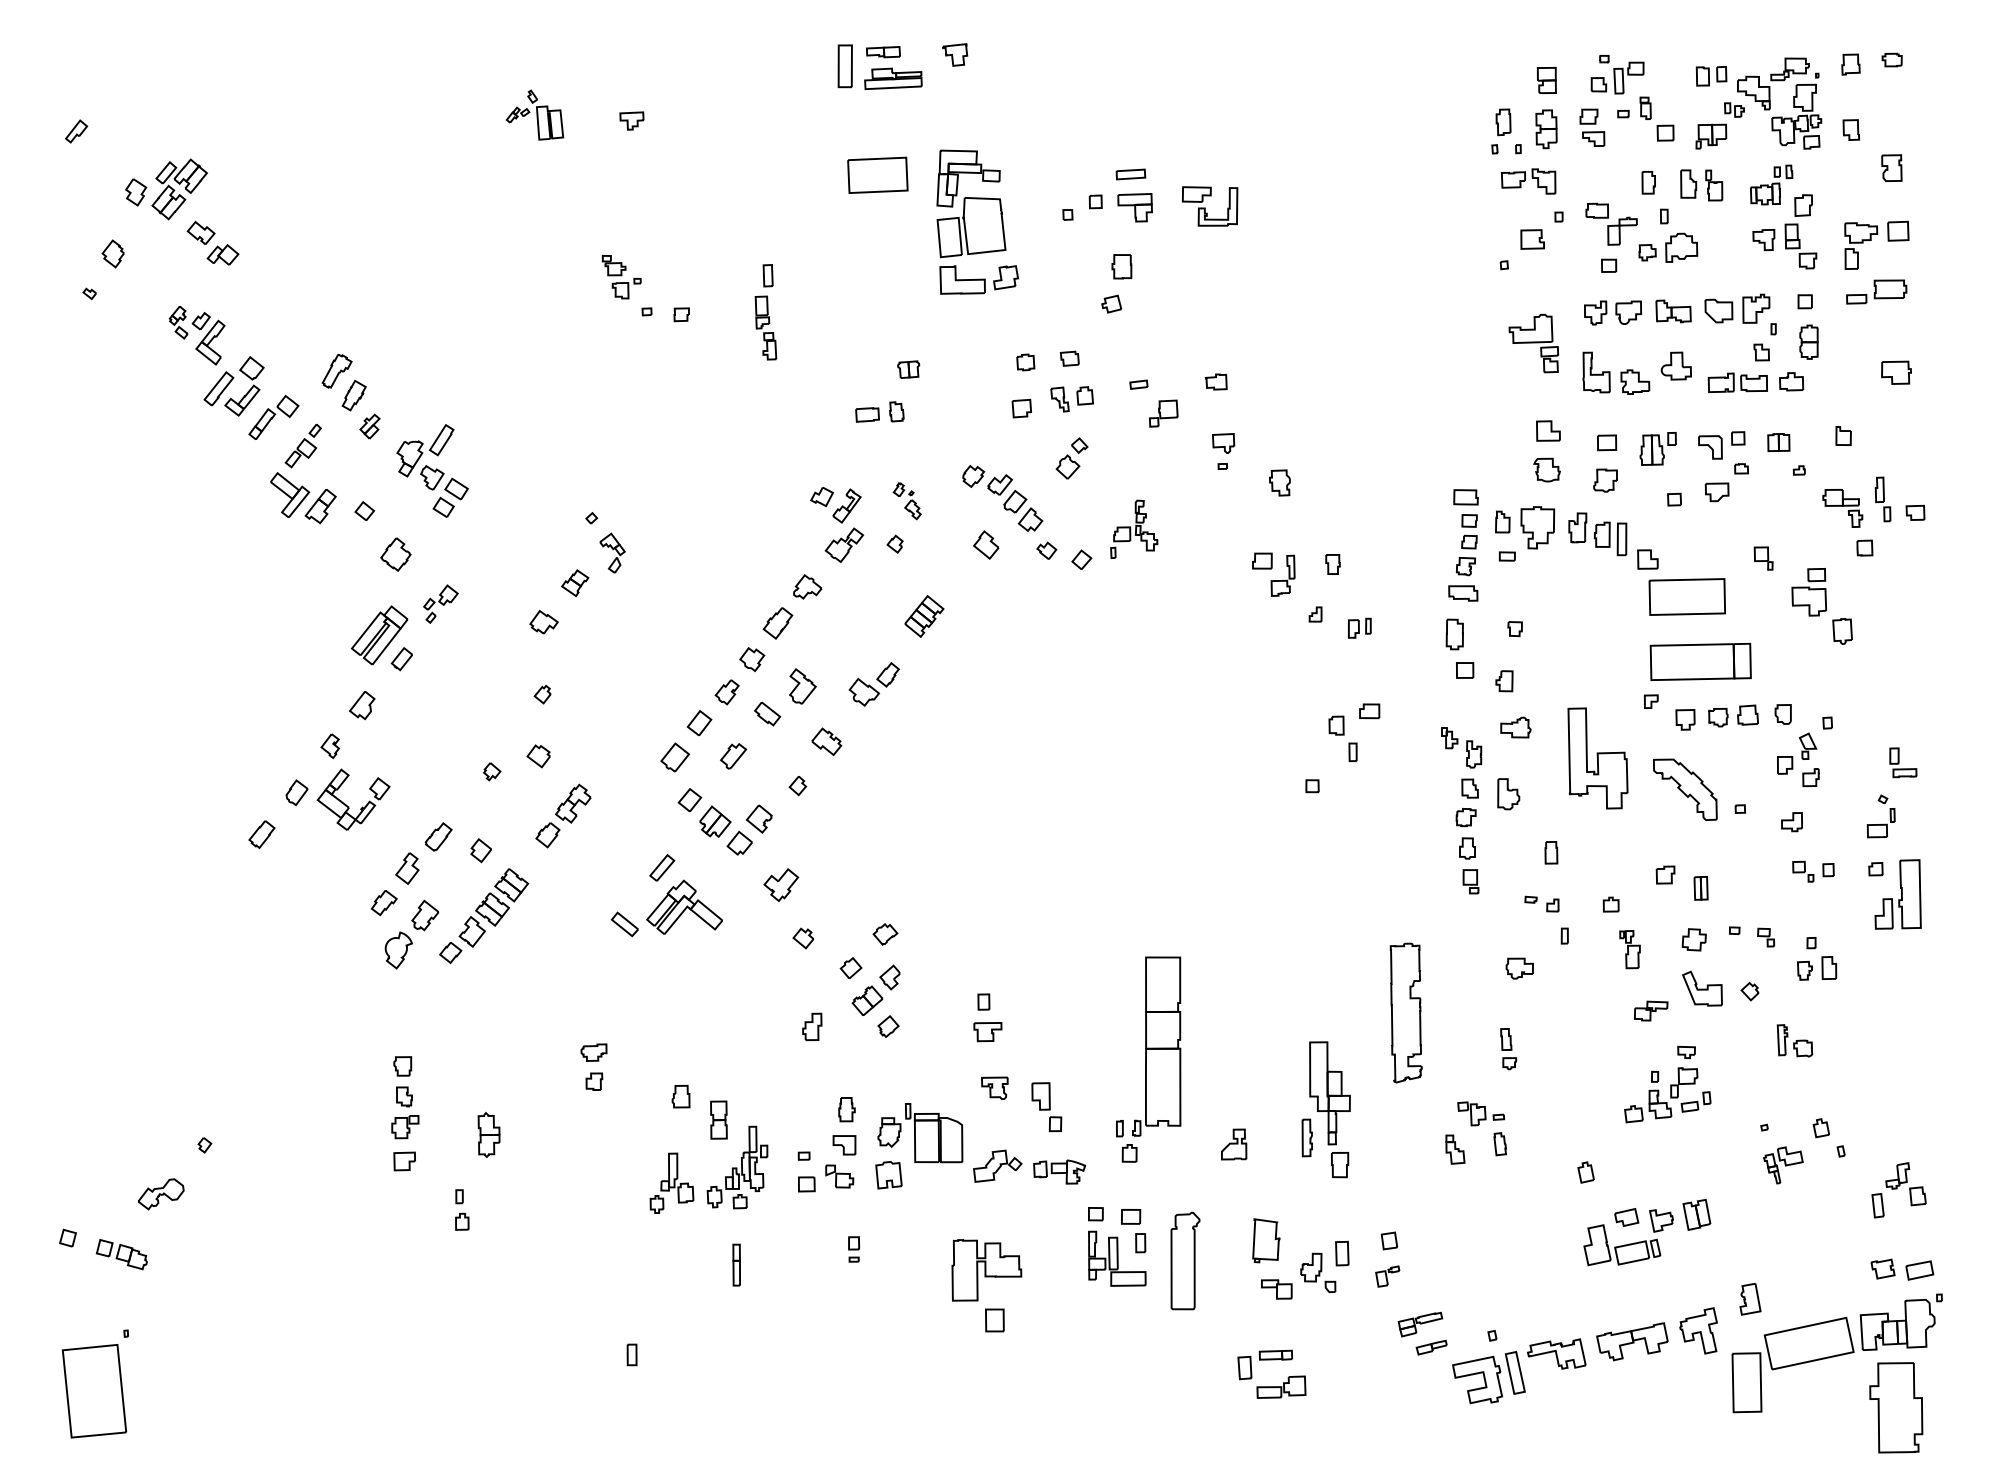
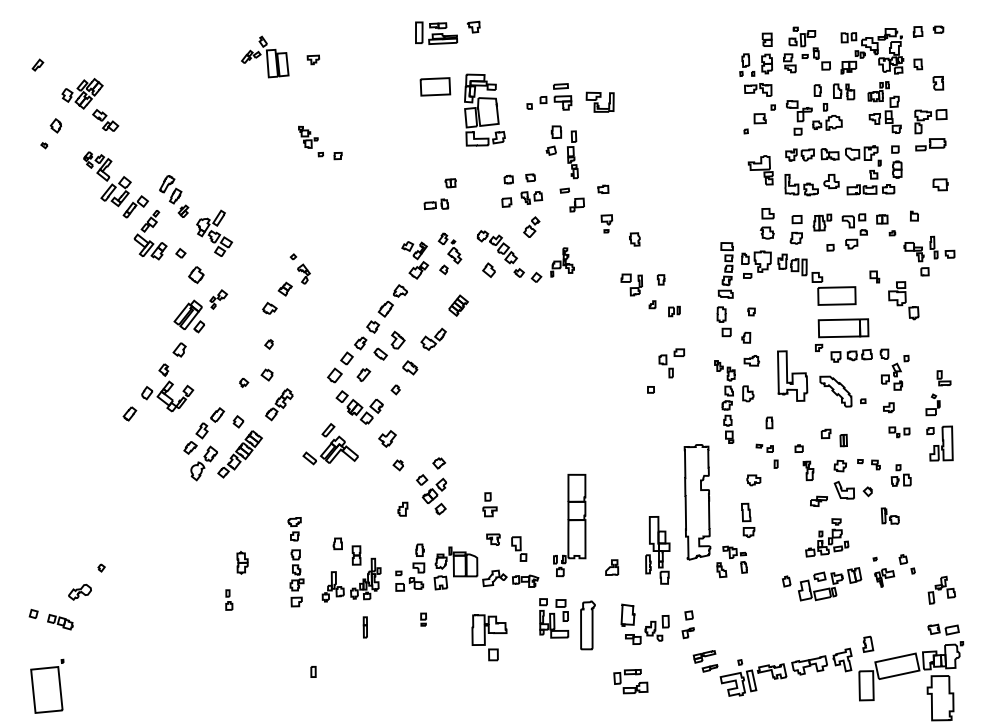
part: (535, 114) -> (265, 56), size x1.67
part: (765, 311) -> (572, 154), moved
part: (906, 501) -> (449, 248), size x1.67
part: (1406, 1013) -> (697, 502), size x1.67
part: (1509, 1047) -> (748, 519), size x1.67
part: (404, 1114) -> (296, 578), moved
part: (1648, 1233) -> (830, 584), moved

